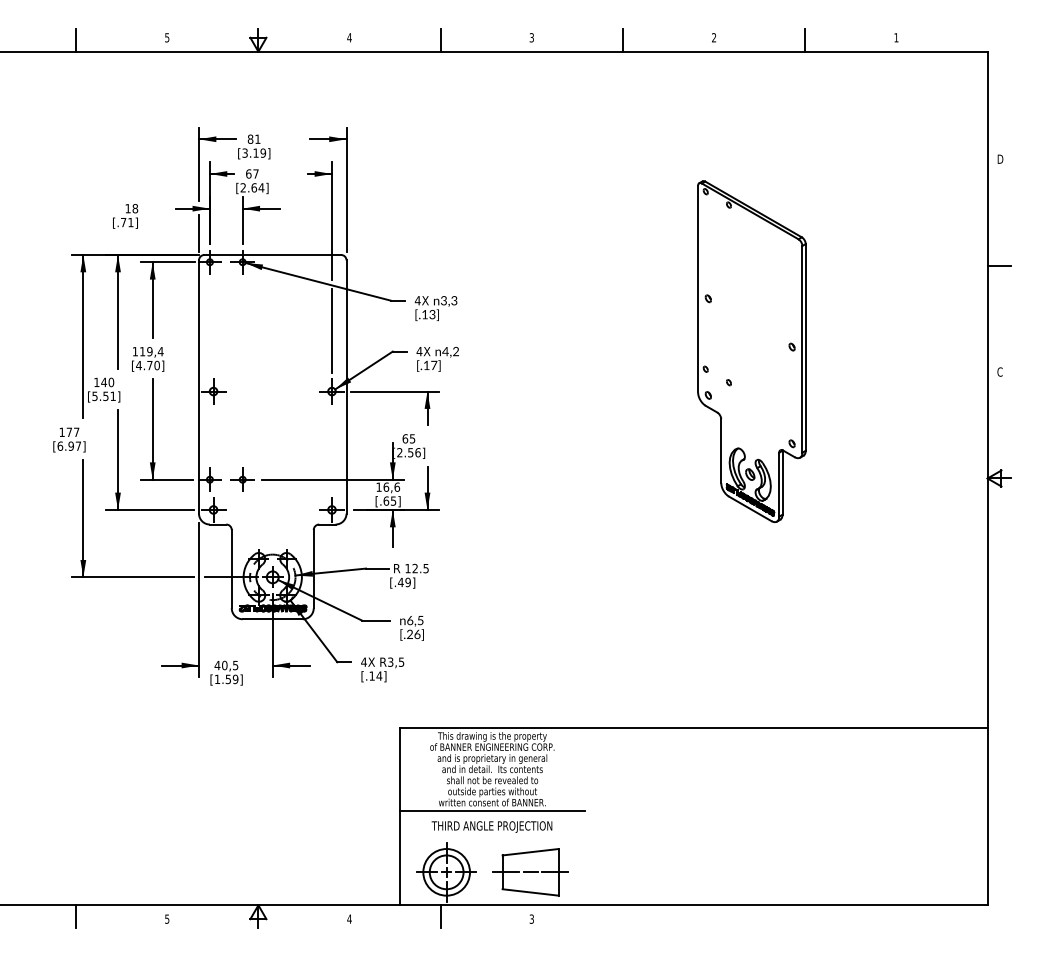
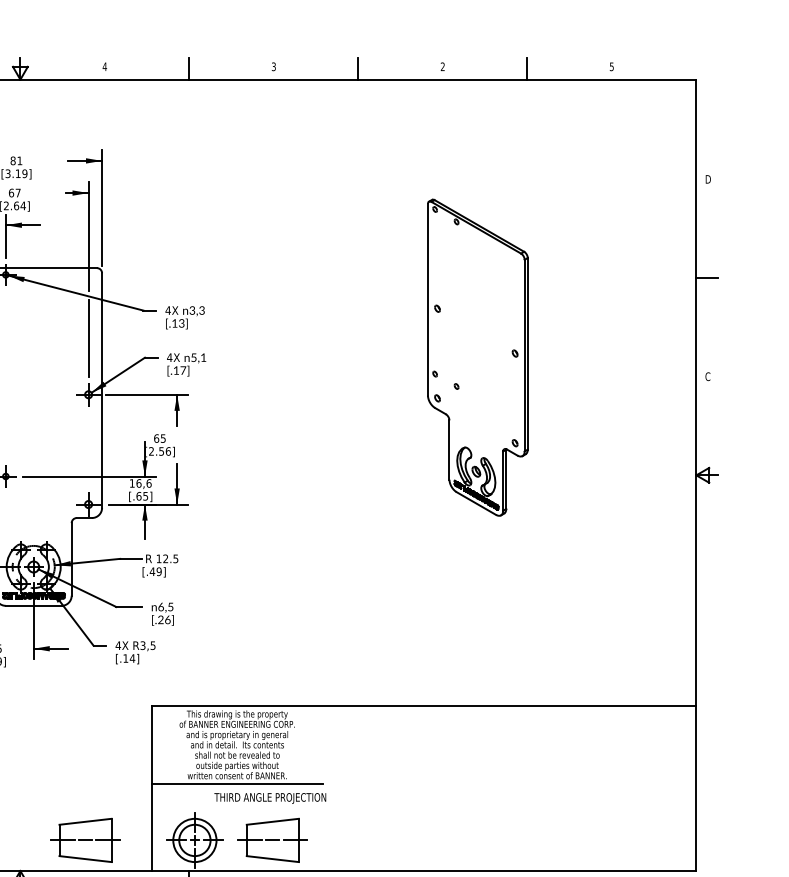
text: (896, 37) -> (611, 66), 1 -> 5
text: (450, 351) -> (198, 357), 4,2 -> 5,1
text: (491, 826) -> (269, 797), moved
part: (328, 872) -> (85, 840), added

